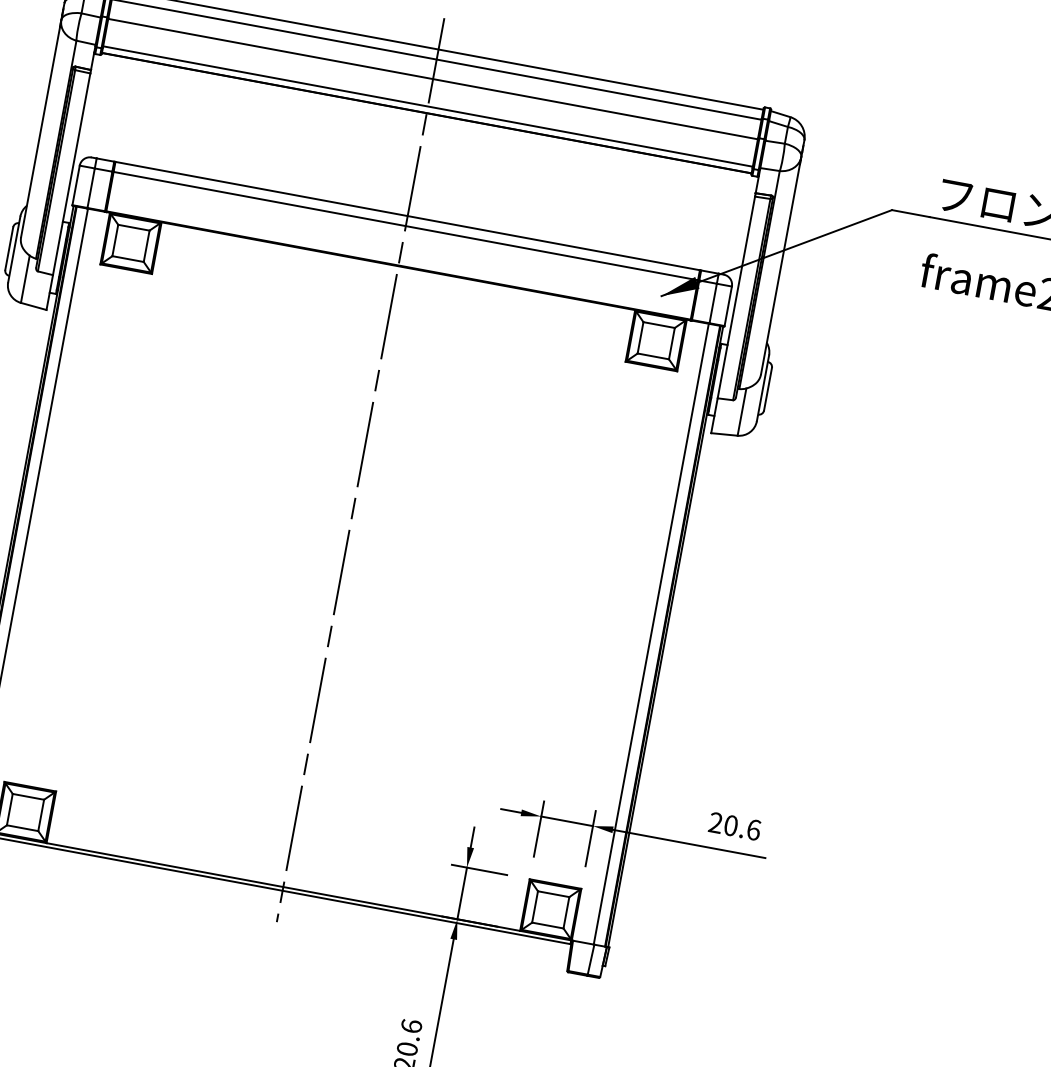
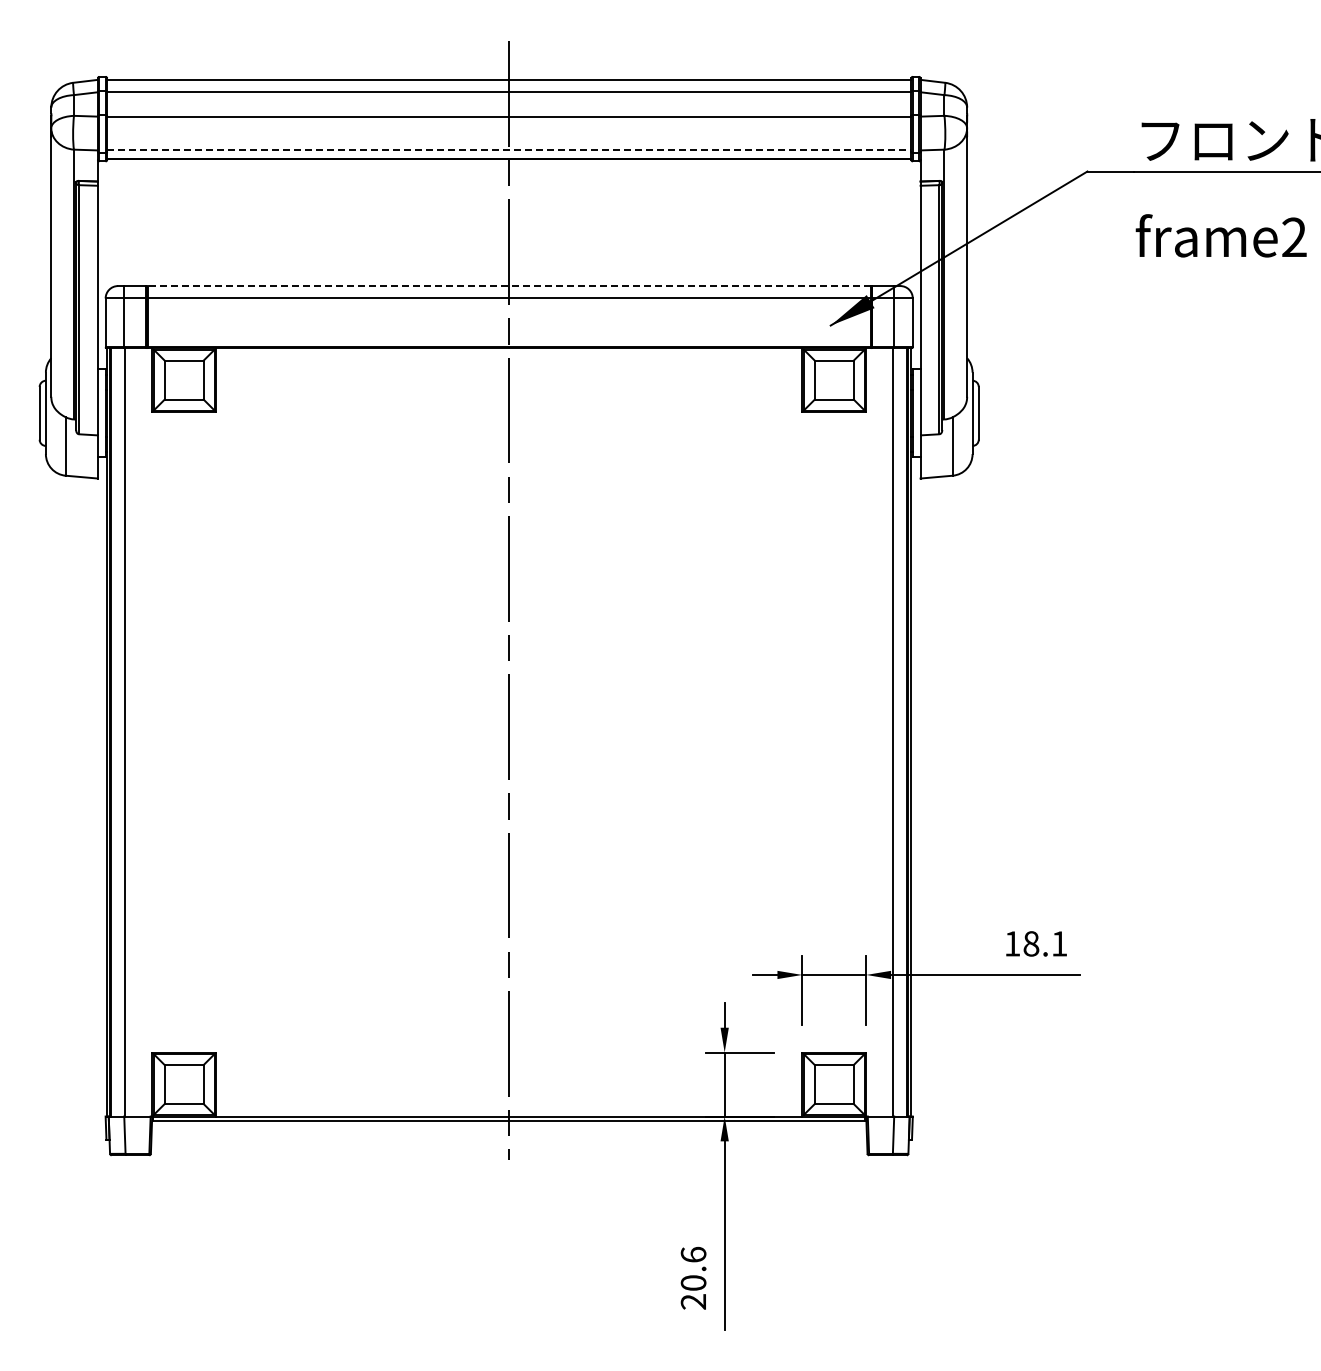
line: (428, 106) -> (509, 150), solid -> dashed
line: (407, 216) -> (509, 286), solid -> dashed
text: (734, 826) -> (1035, 943), 20.6 -> 18.1

